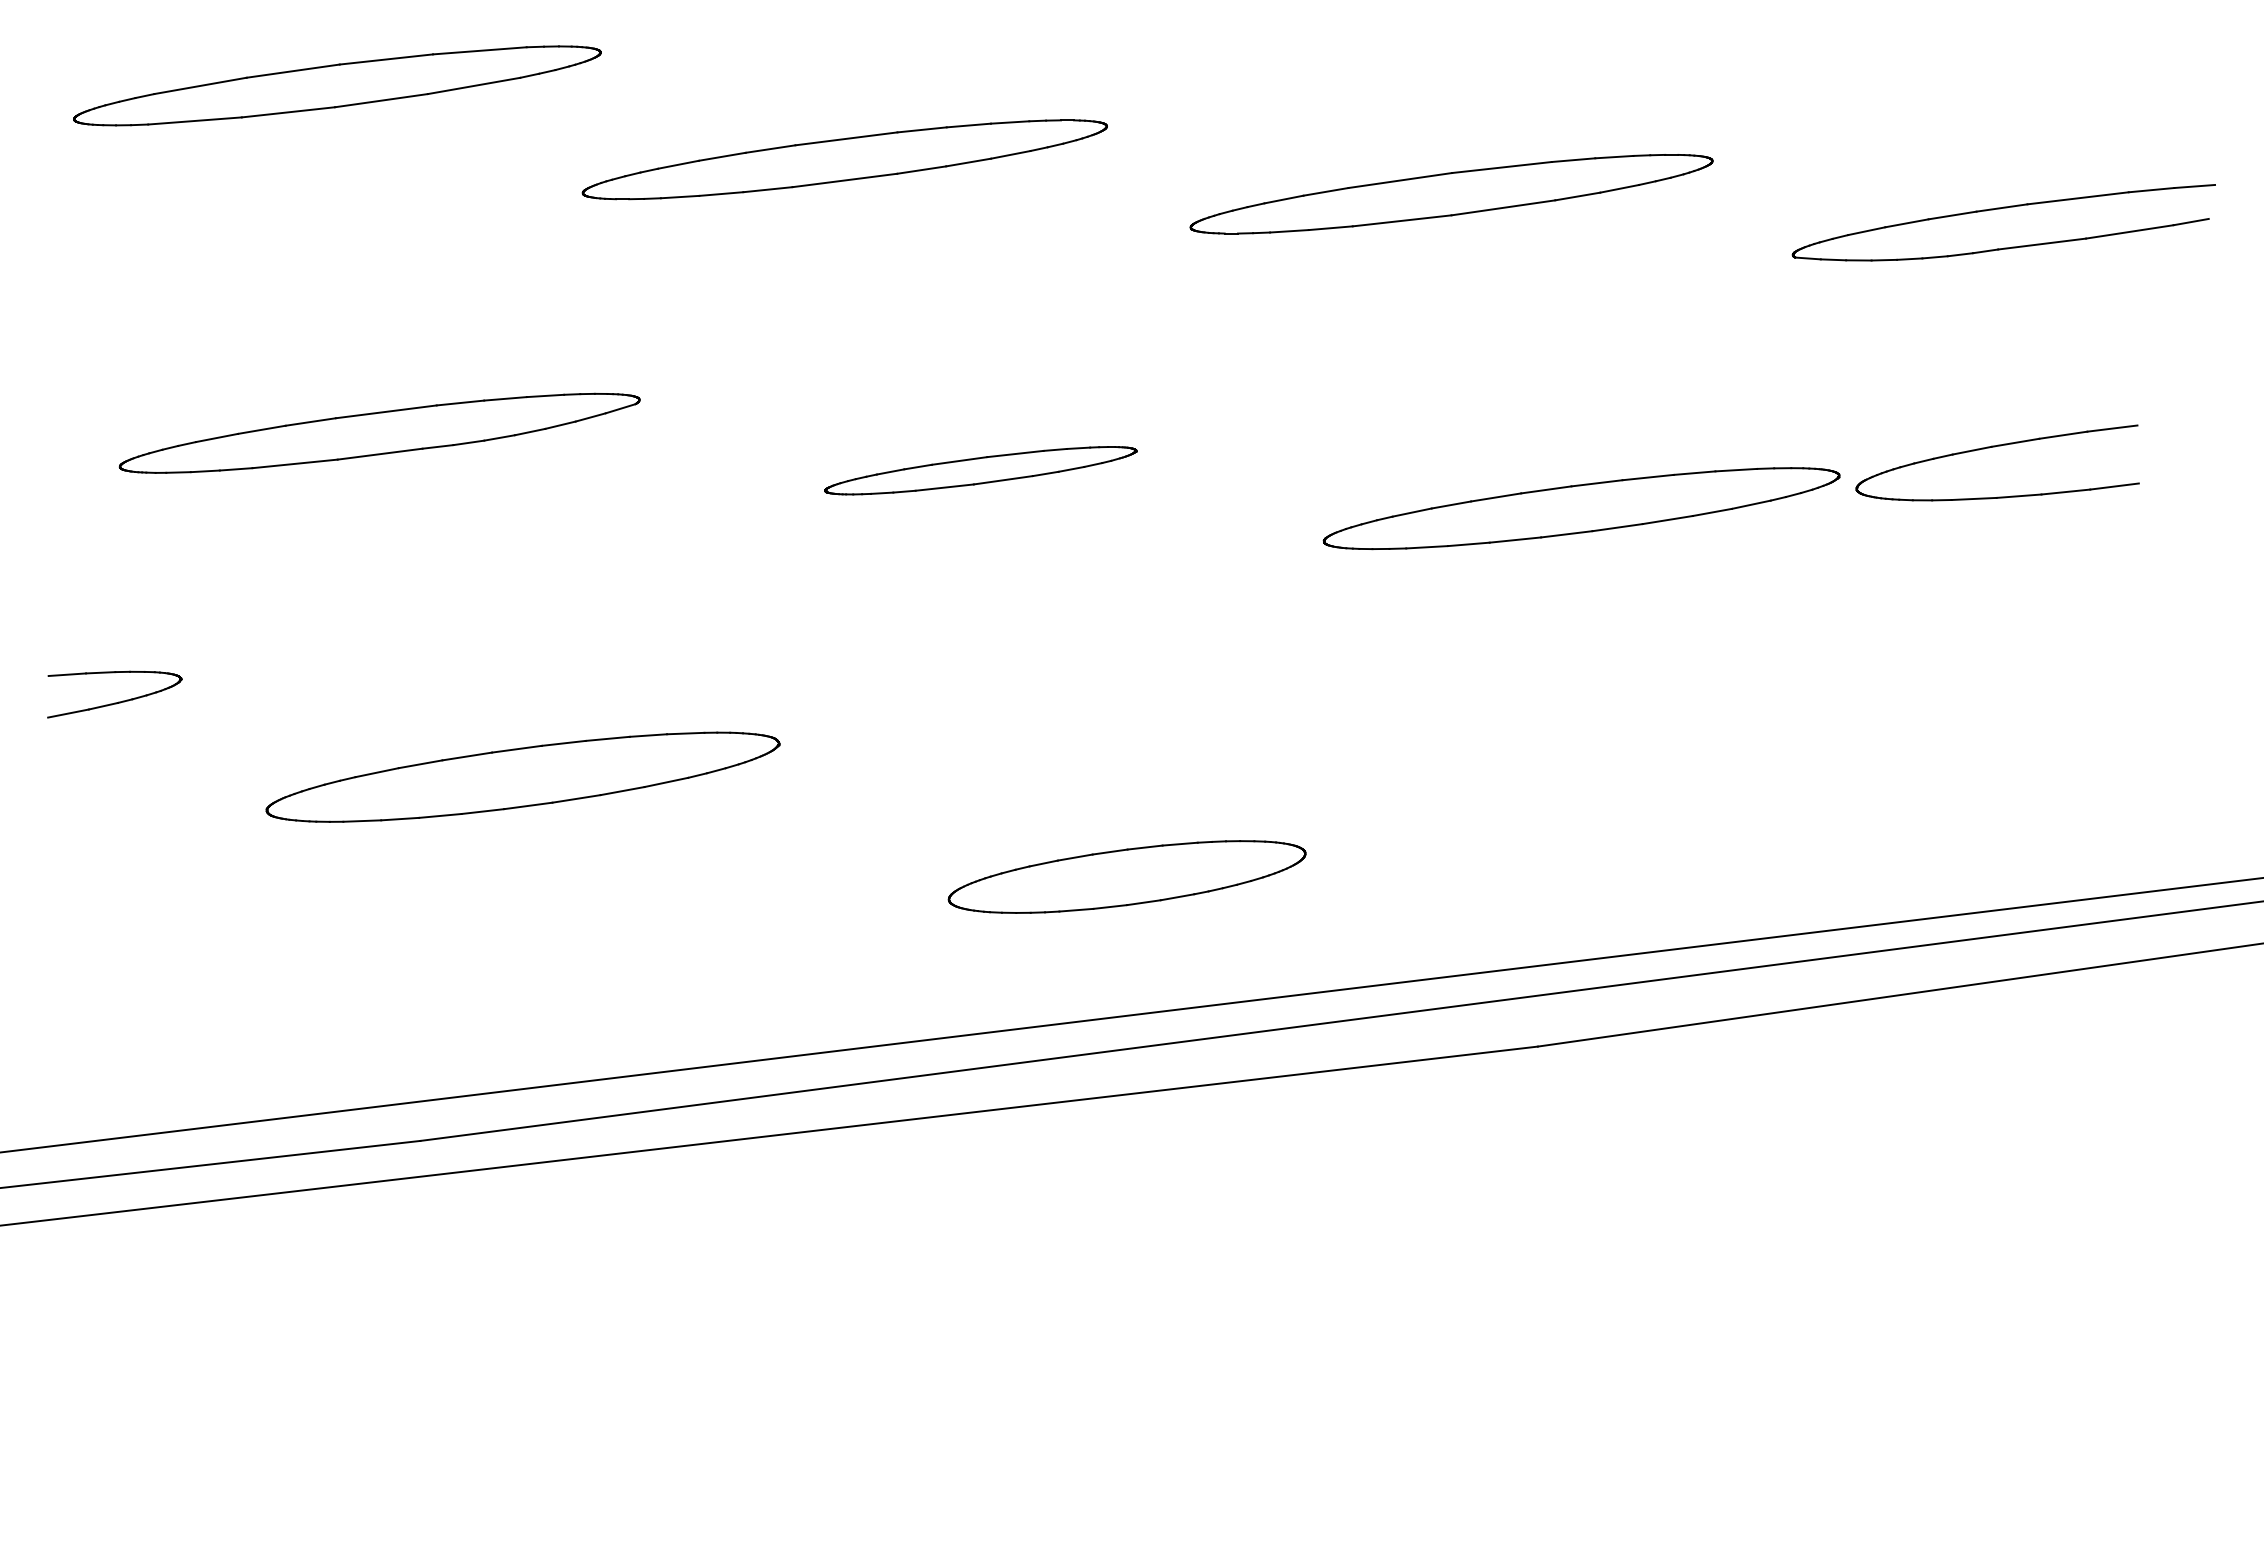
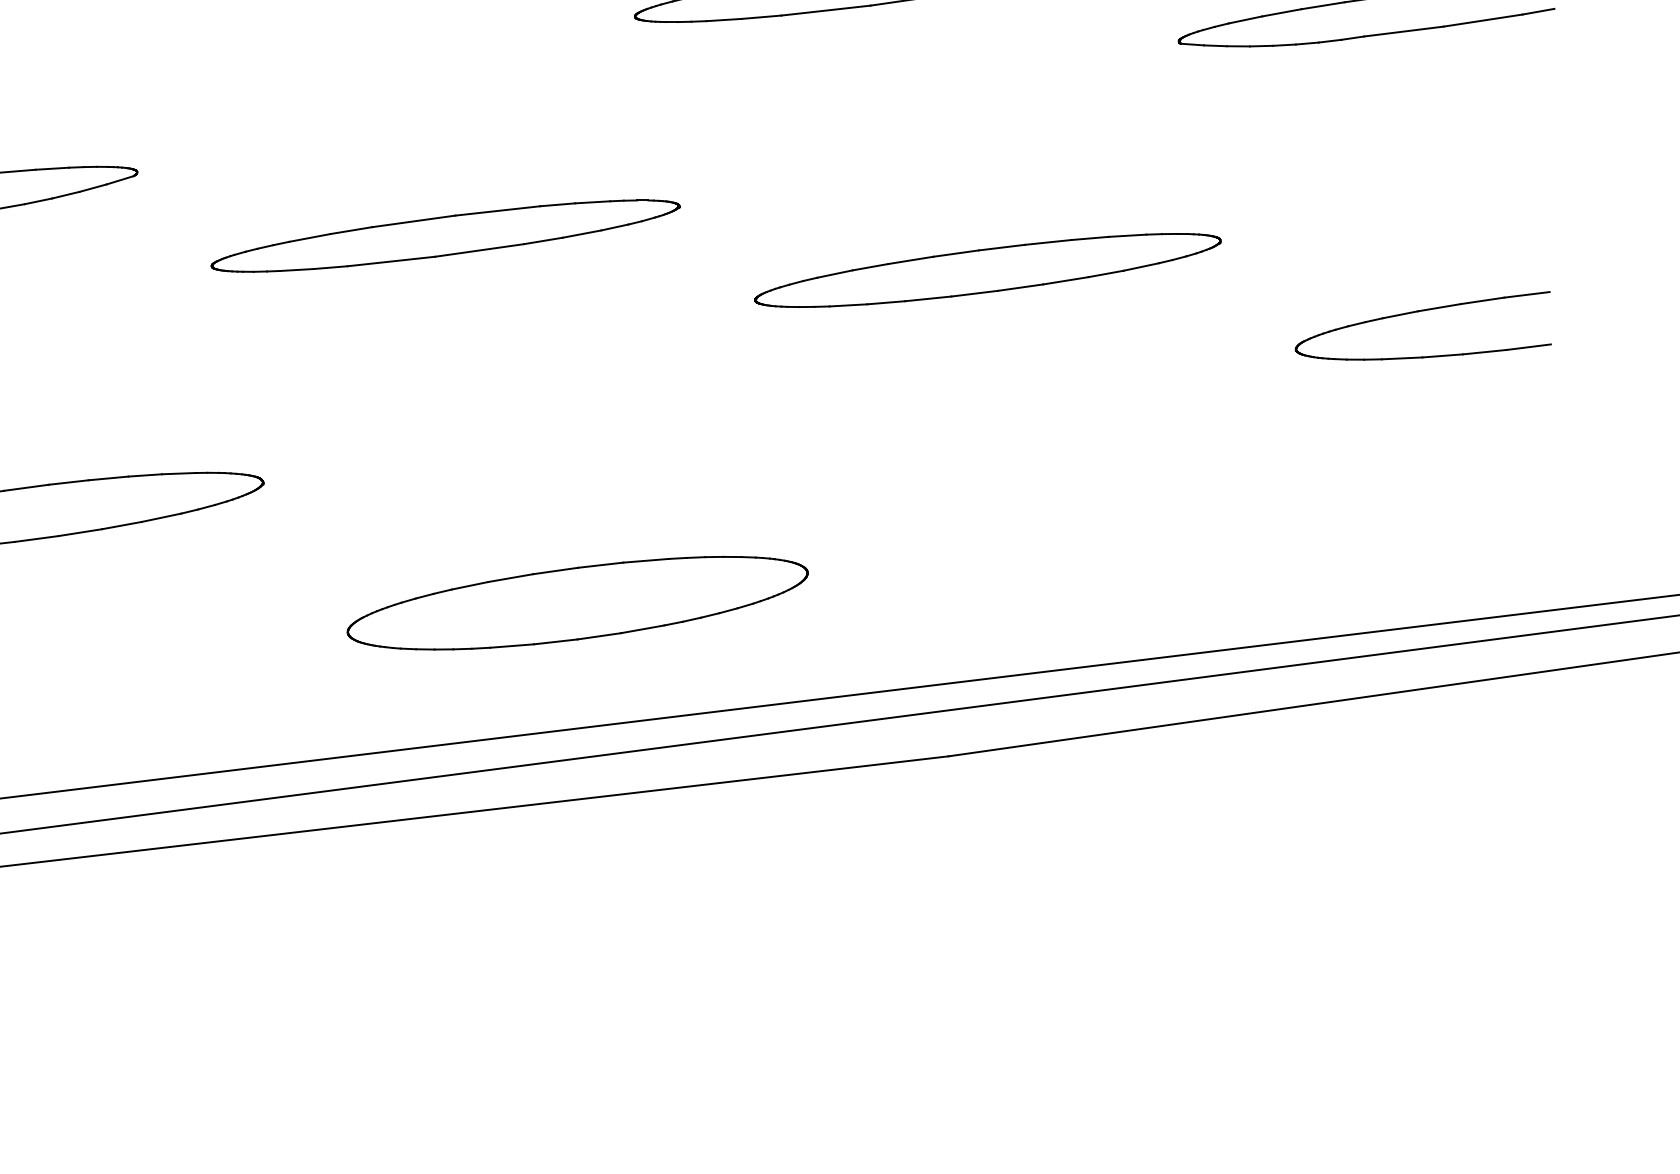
part: (1995, 447) -> (1421, 311), moved
part: (980, 470) -> (445, 236), size x1.67
part: (1126, 876) -> (577, 602), size x1.43

